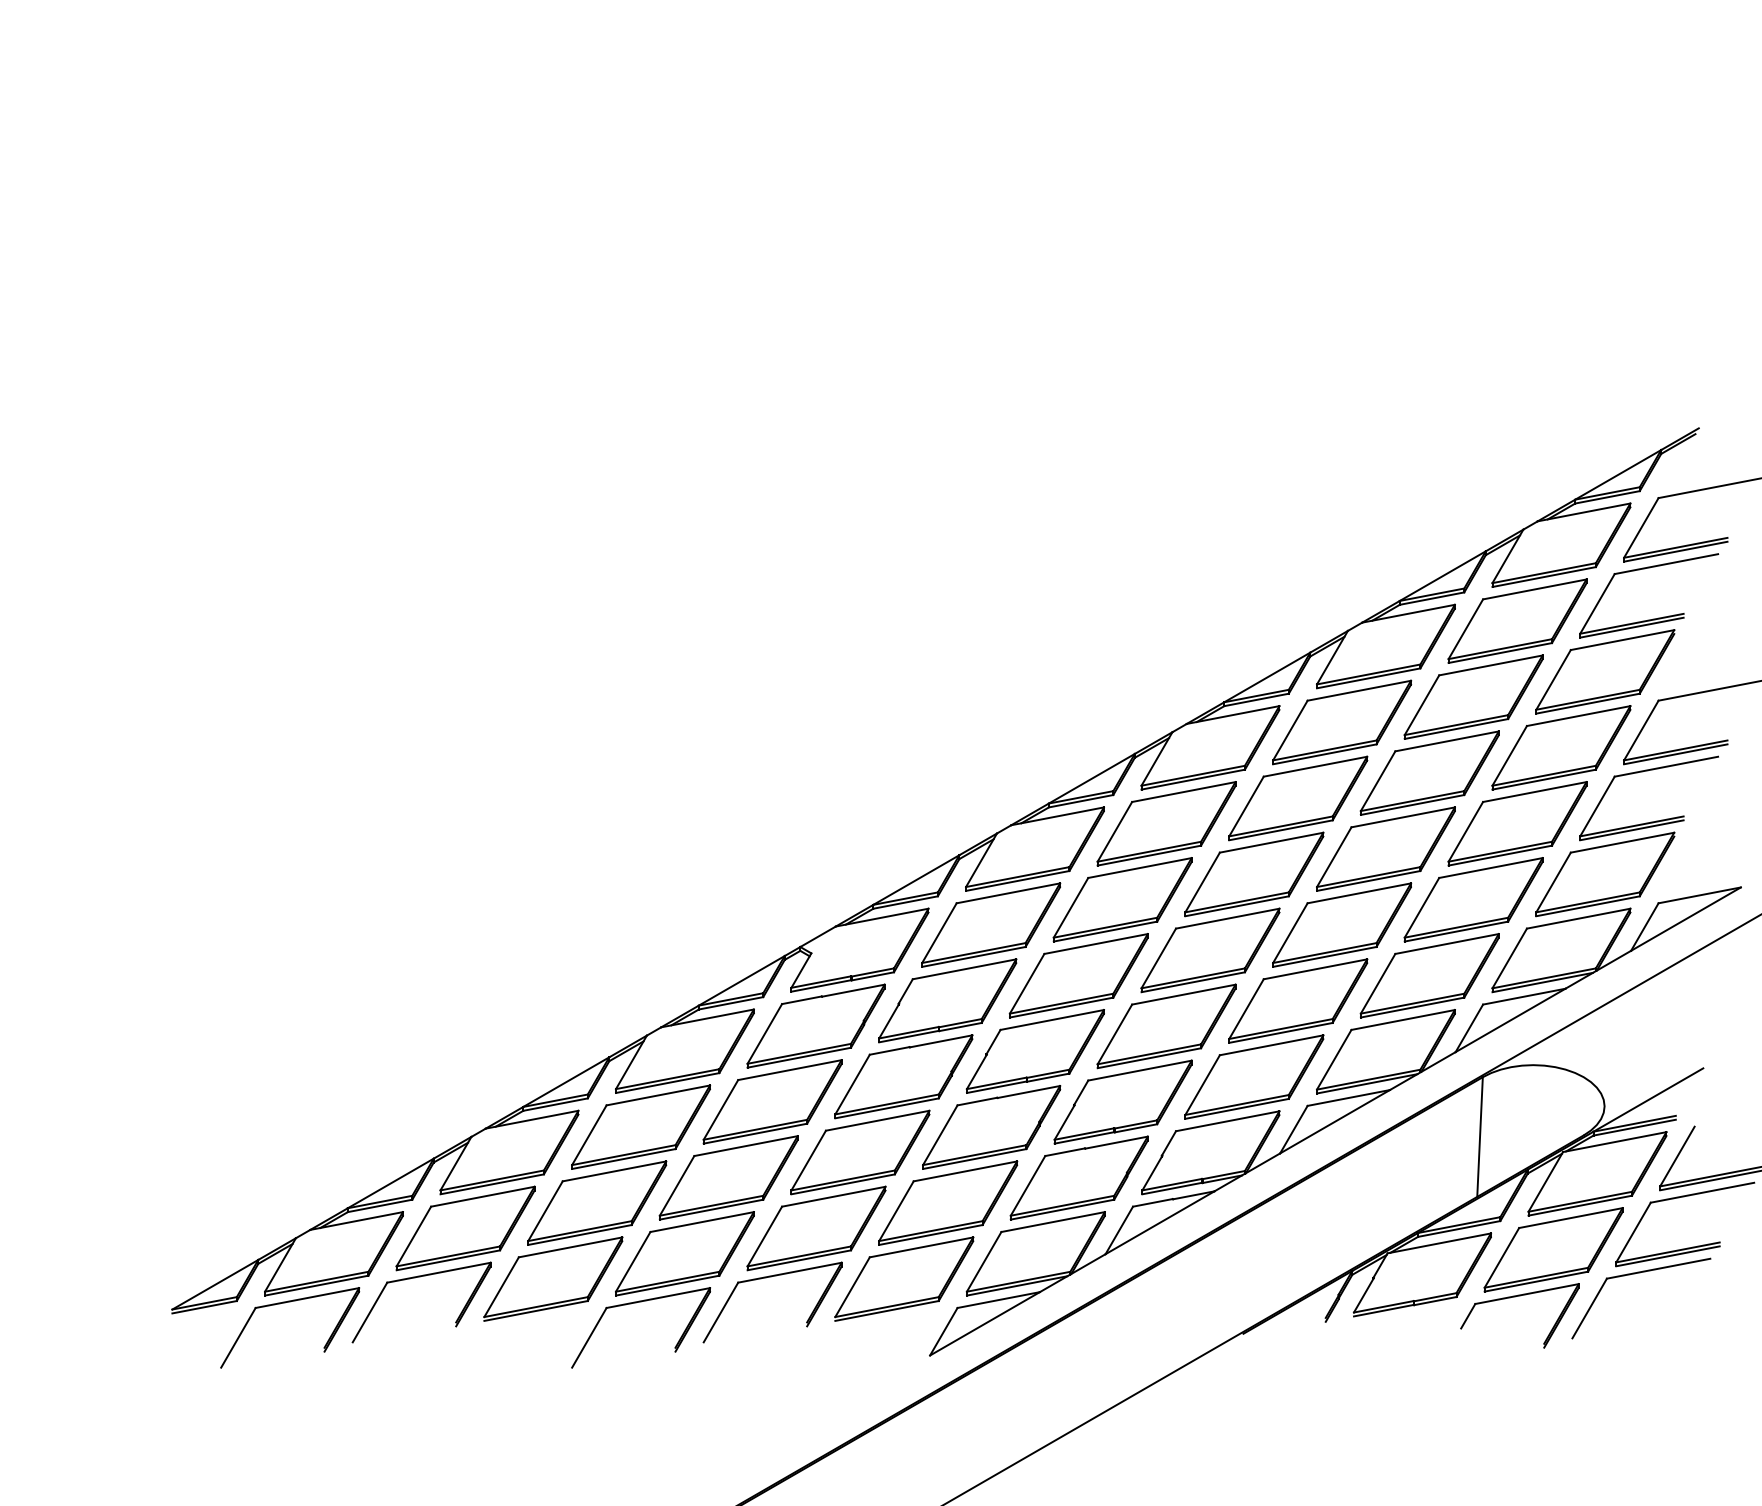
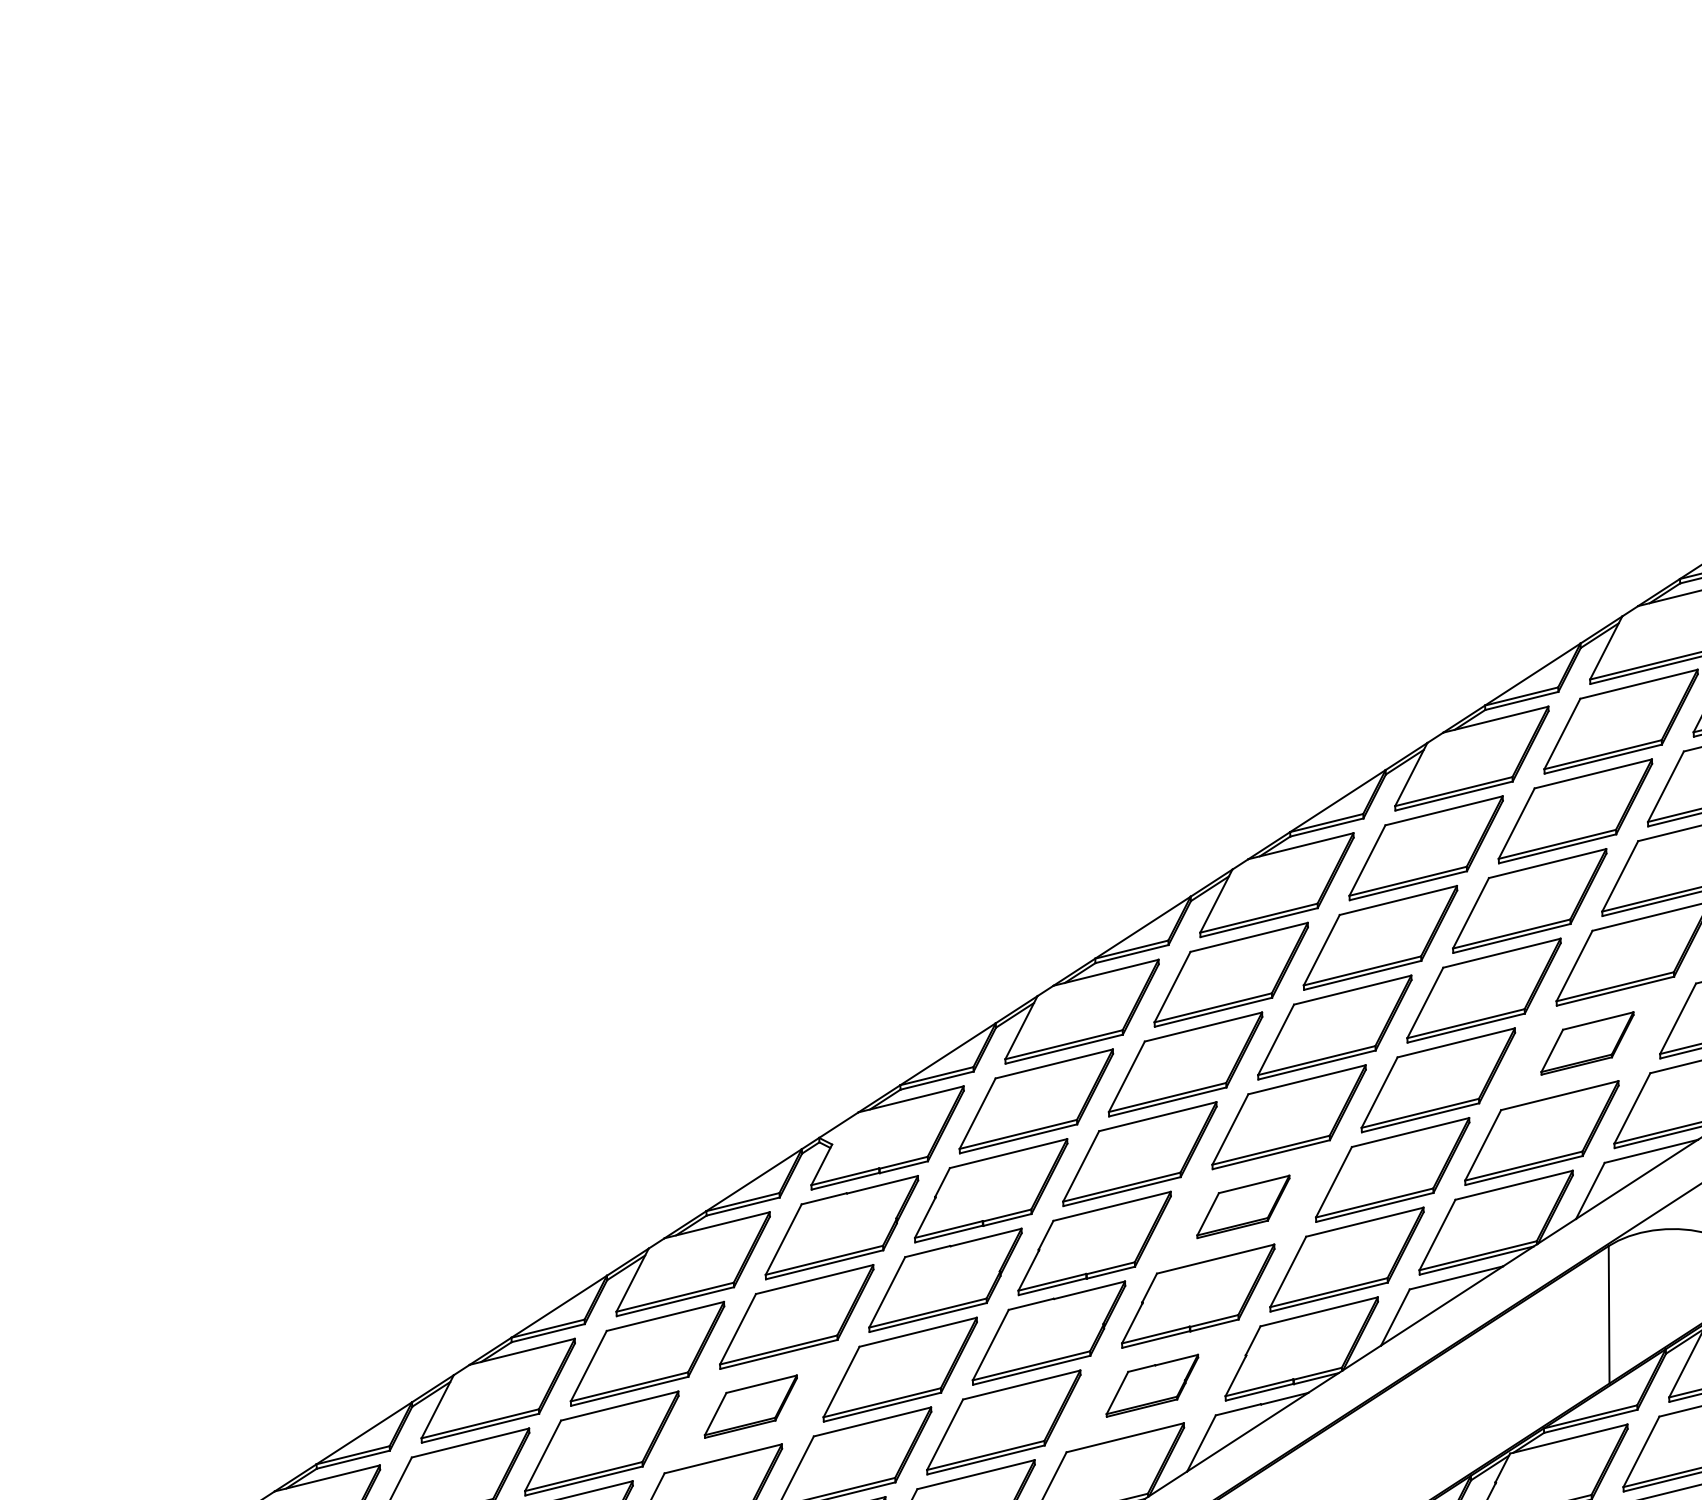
part: (1473, 899) -> (1587, 1043), size x0.6
part: (1166, 1026) -> (1243, 1206), size x0.6
part: (728, 1177) -> (750, 1406), size x0.6
part: (1078, 1177) -> (1151, 1385), size x0.6

